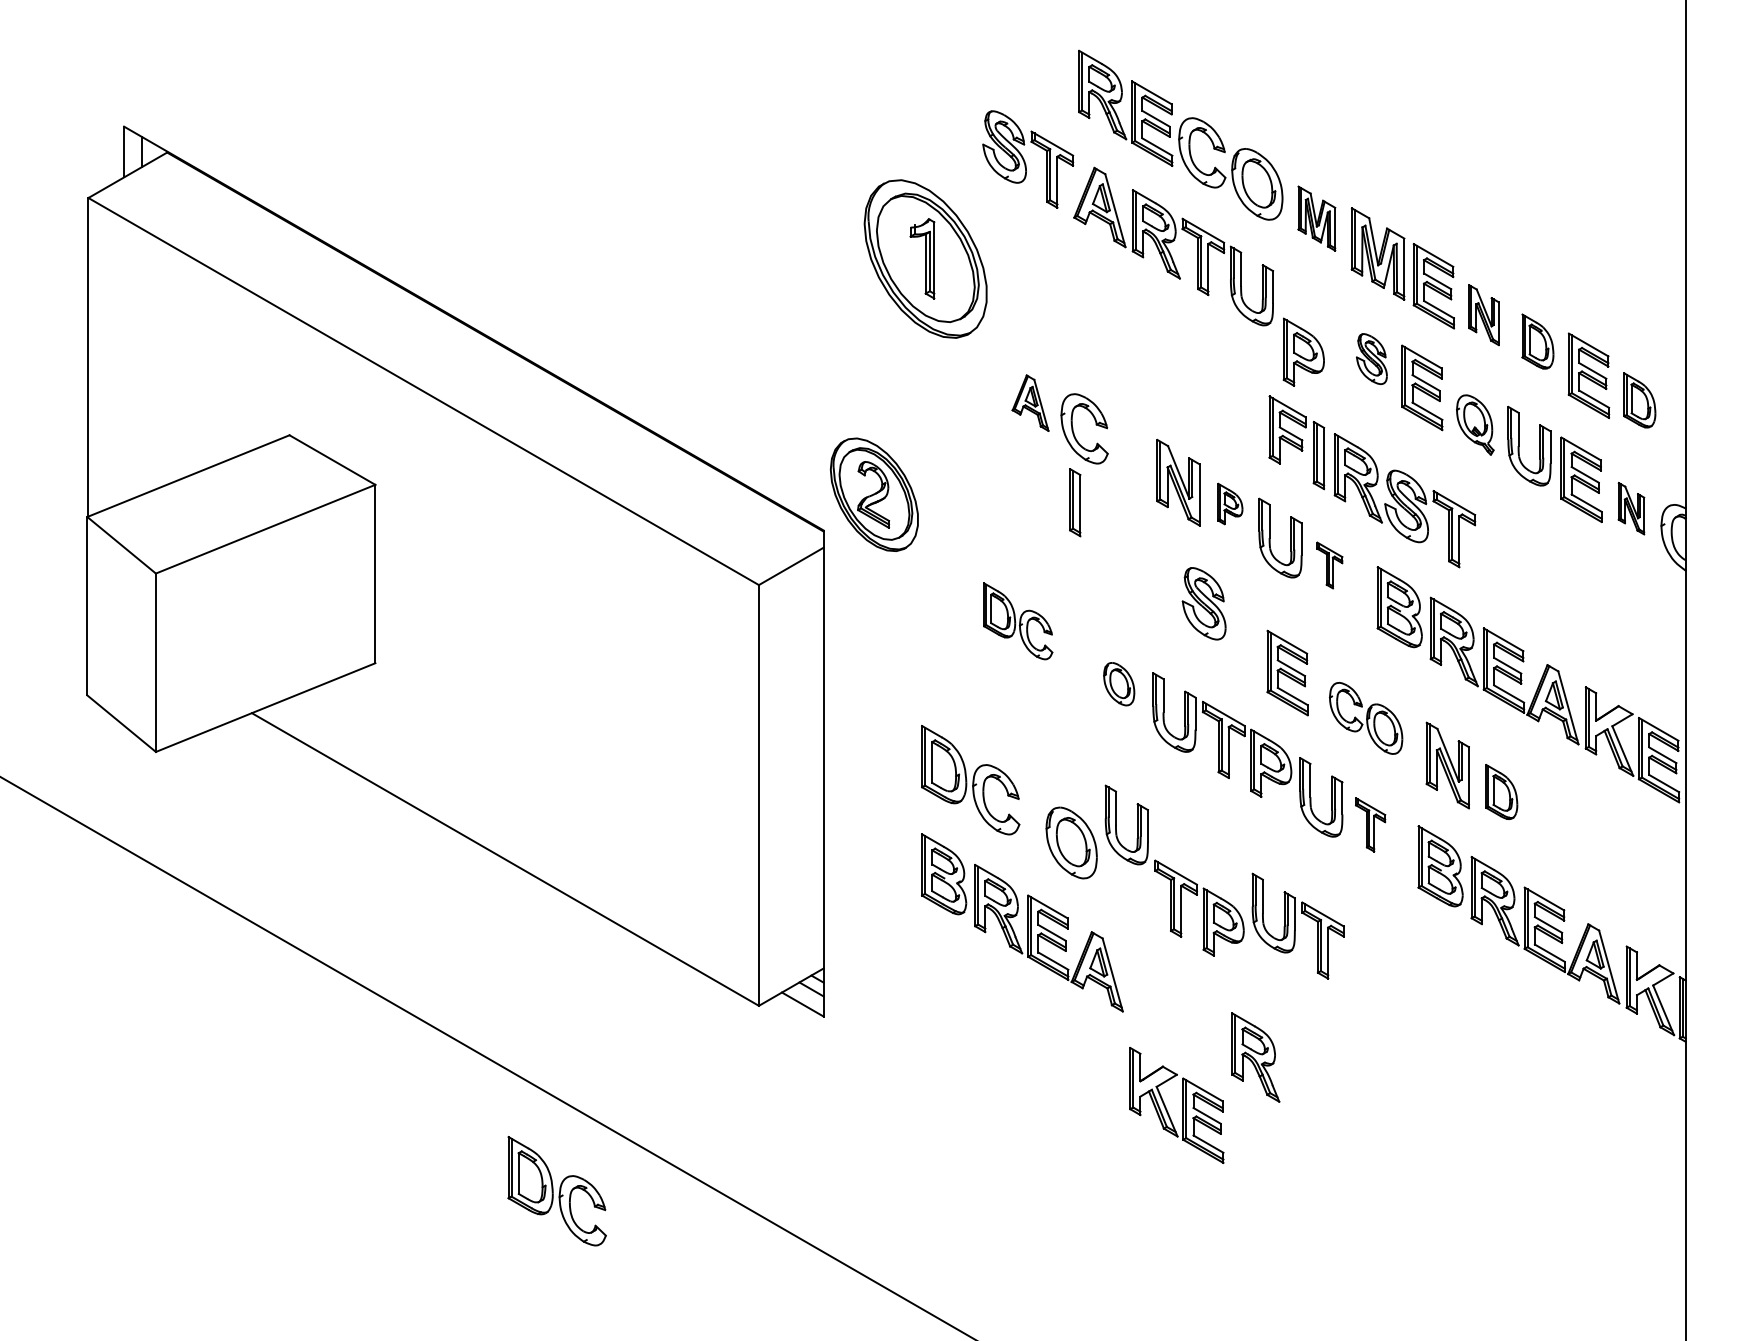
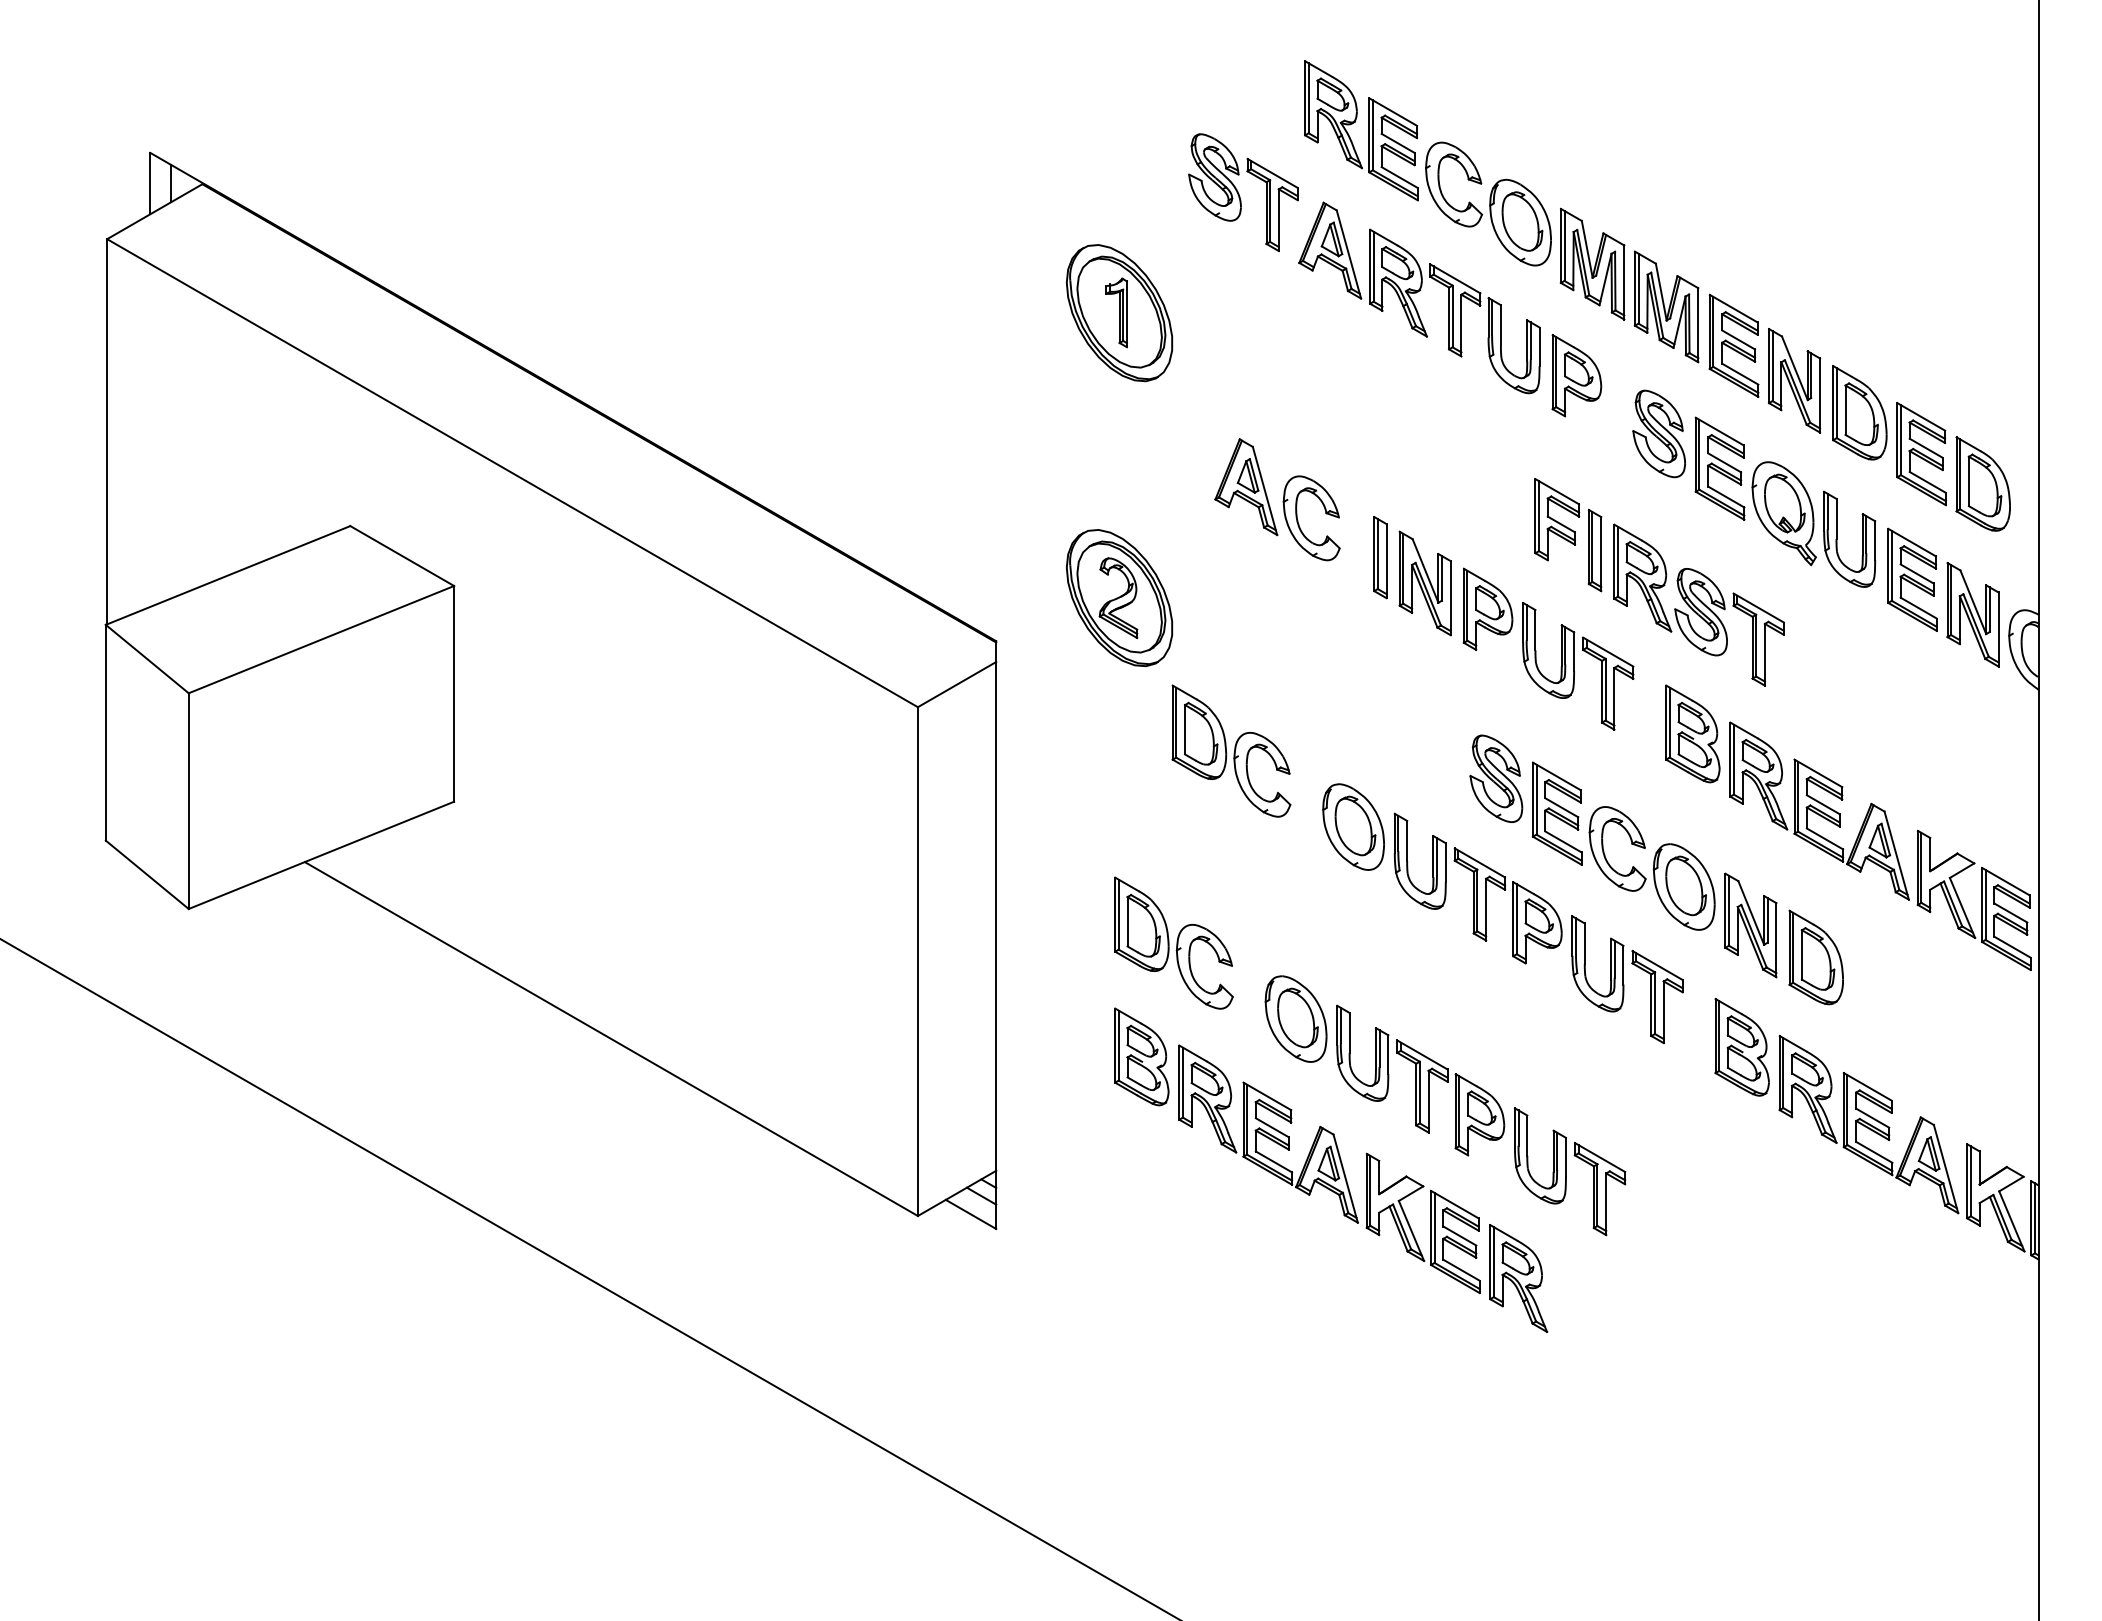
part: (1316, 218) -> (1592, 263), size x1.43
part: (925, 259) -> (1119, 313), size x0.71
part: (1483, 314) -> (1794, 380), size x1.43
part: (1537, 341) -> (1859, 412), size x1.43
part: (1303, 352) -> (1576, 375), moved
part: (1371, 358) -> (1658, 433), size x1.43
part: (1639, 400) -> (1982, 483), size x1.43
part: (1030, 403) -> (1246, 487), size x1.43
part: (1474, 424) -> (1783, 513), size x1.43
part: (874, 495) -> (1119, 598), moved
part: (1075, 502) -> (1380, 557), moved
part: (1229, 503) -> (1487, 608), size x1.67
part: (1631, 508) -> (1972, 614), size x1.67
part: (1330, 565) -> (1608, 683), size x1.67
part: (1204, 603) -> (1496, 778), moved
part: (1018, 620) -> (1231, 750), size x1.43
part: (1119, 683) -> (1353, 826), size x1.67
part: (1365, 718) -> (1651, 868), size x1.43
part: (1501, 792) -> (1815, 957), size x1.43
part: (1116, 824) -> (1350, 1052), moved
part: (1370, 825) -> (1657, 997), size x1.43
part: (1297, 926) -> (1569, 1171), moved
part: (1182, 1104) -> (1430, 1222), moved
part: (556, 1190) -> (673, 1439), removed

